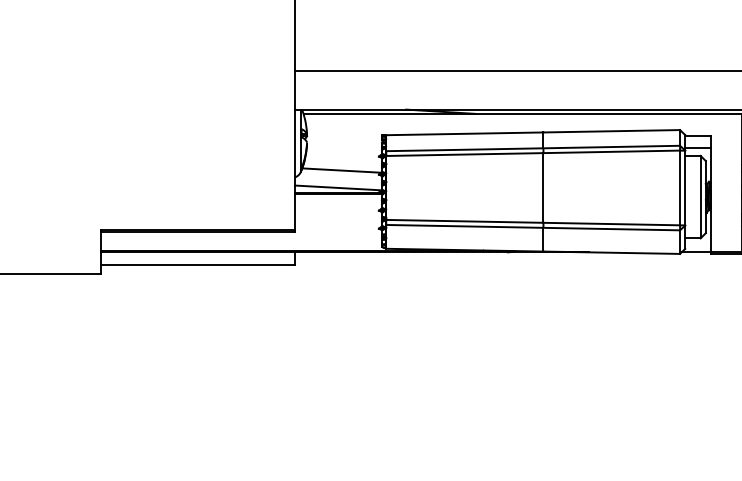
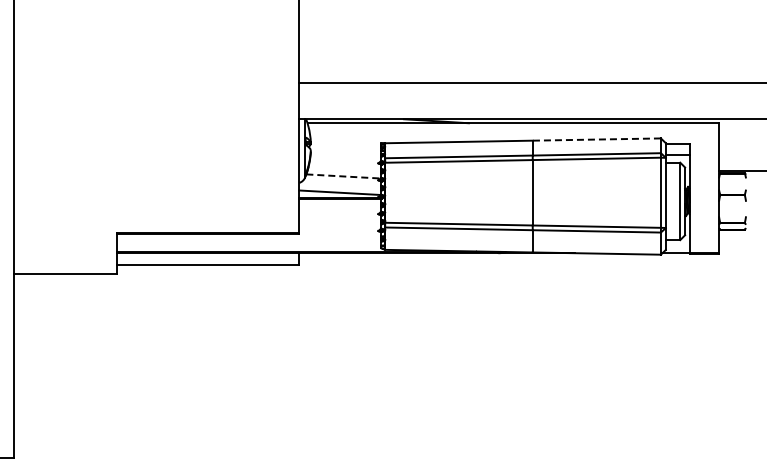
line: (611, 131) -> (596, 139), solid -> dashed
line: (341, 170) -> (343, 176), solid -> dashed

